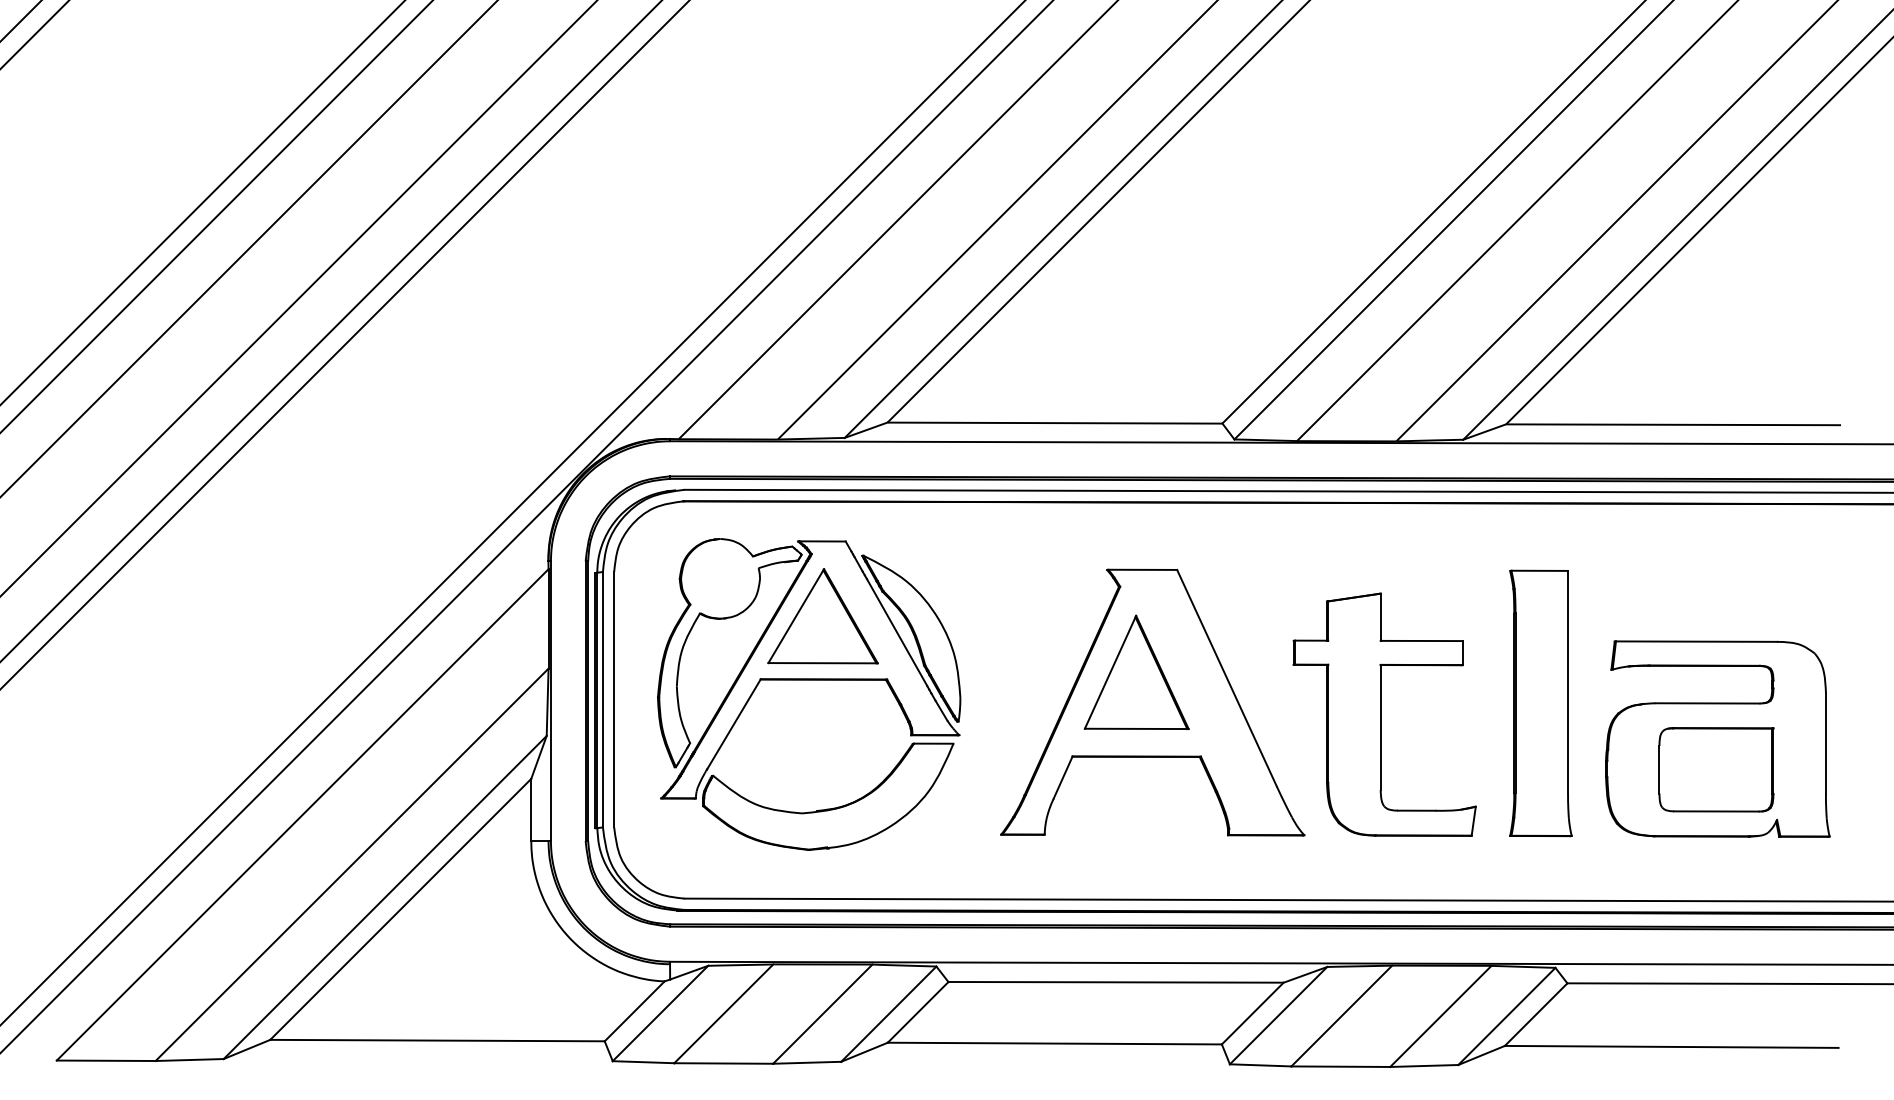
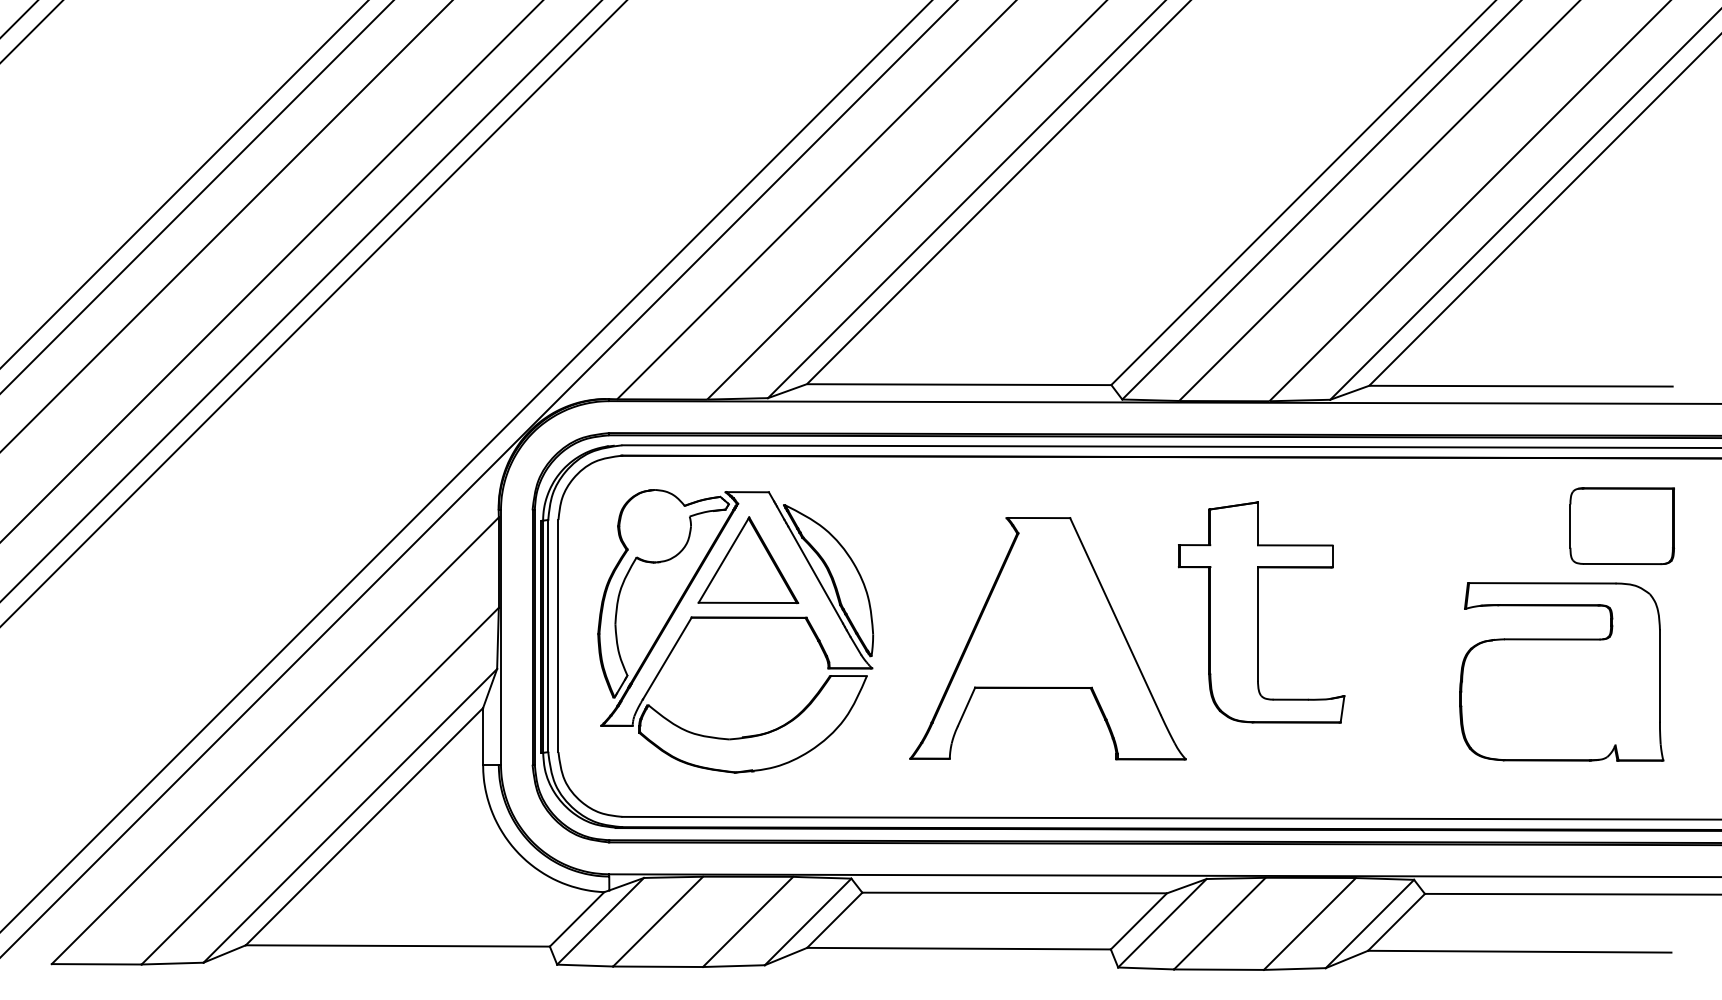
part: (1136, 672) -> (1033, 611), removed
part: (1540, 703) -> (1400, 639), removed
part: (1384, 714) -> (1261, 612), moved
part: (1716, 769) -> (1622, 525), moved

